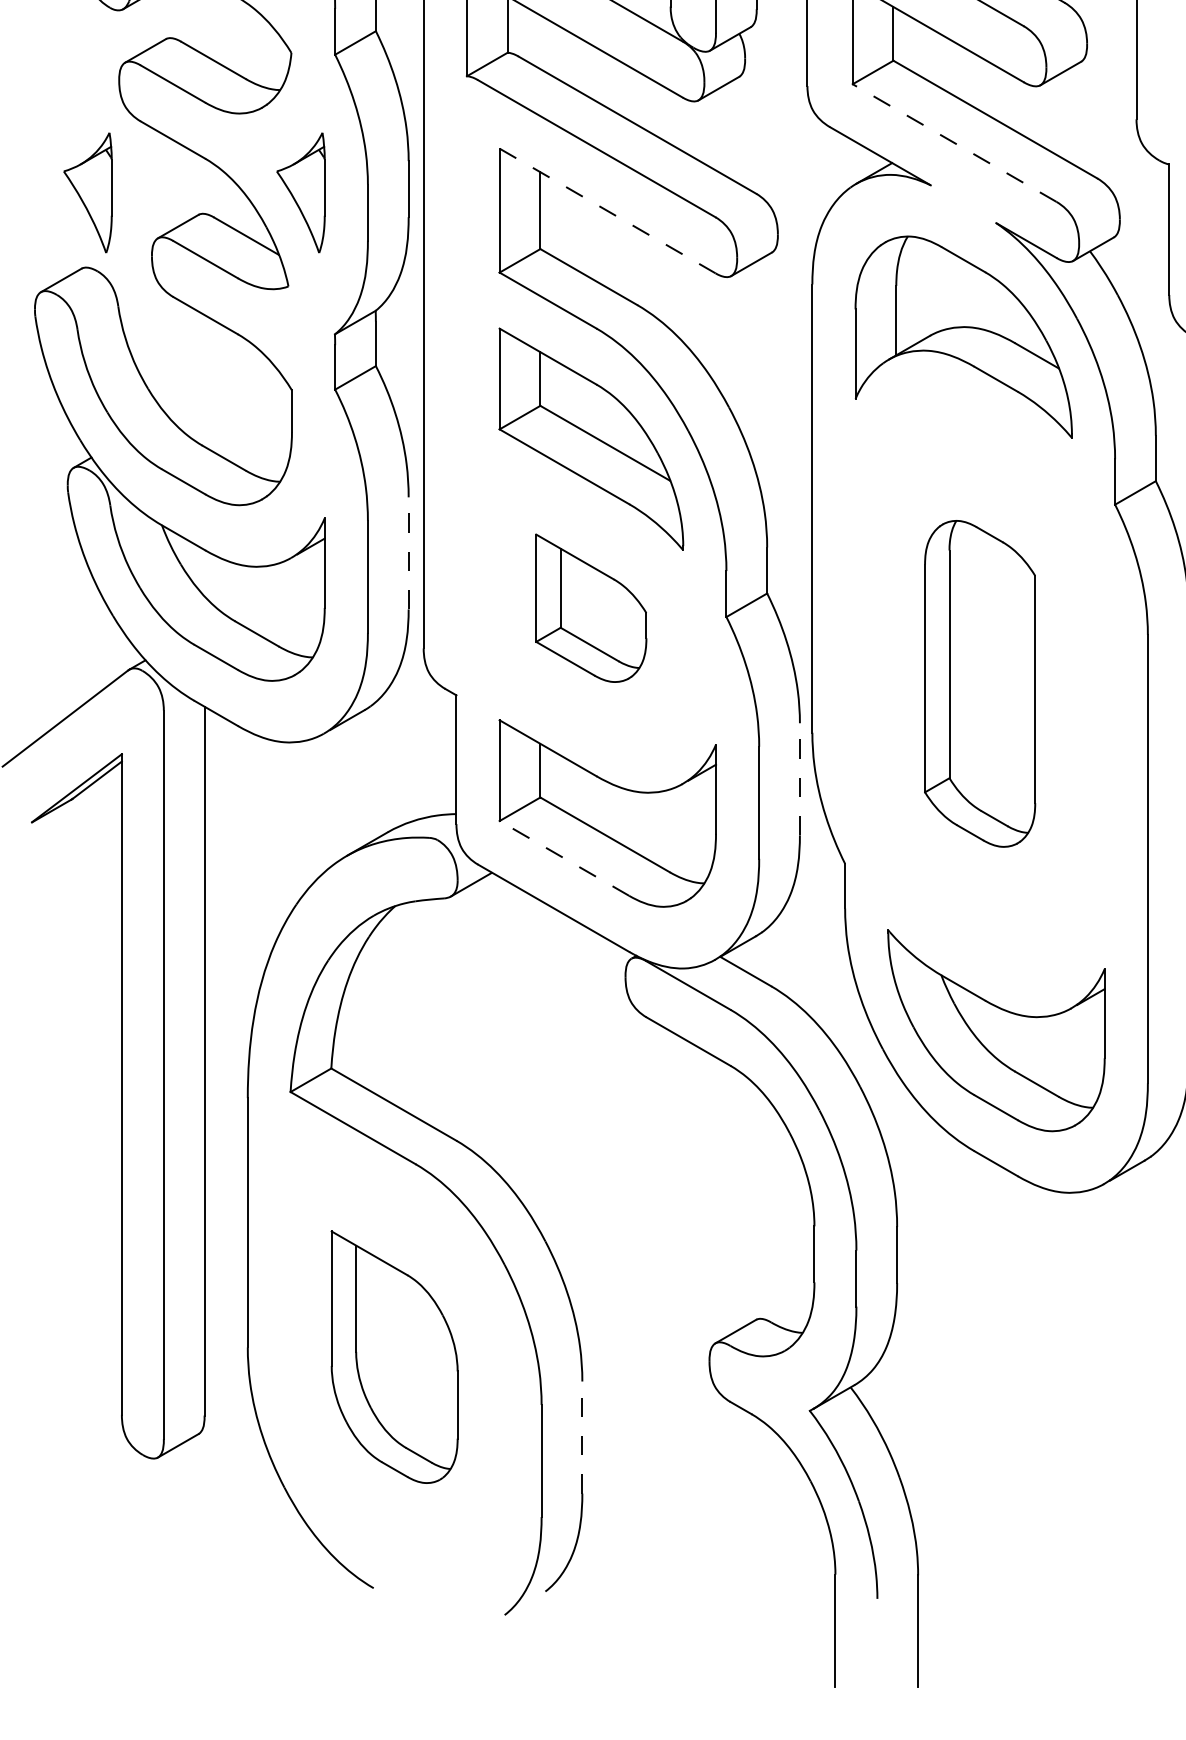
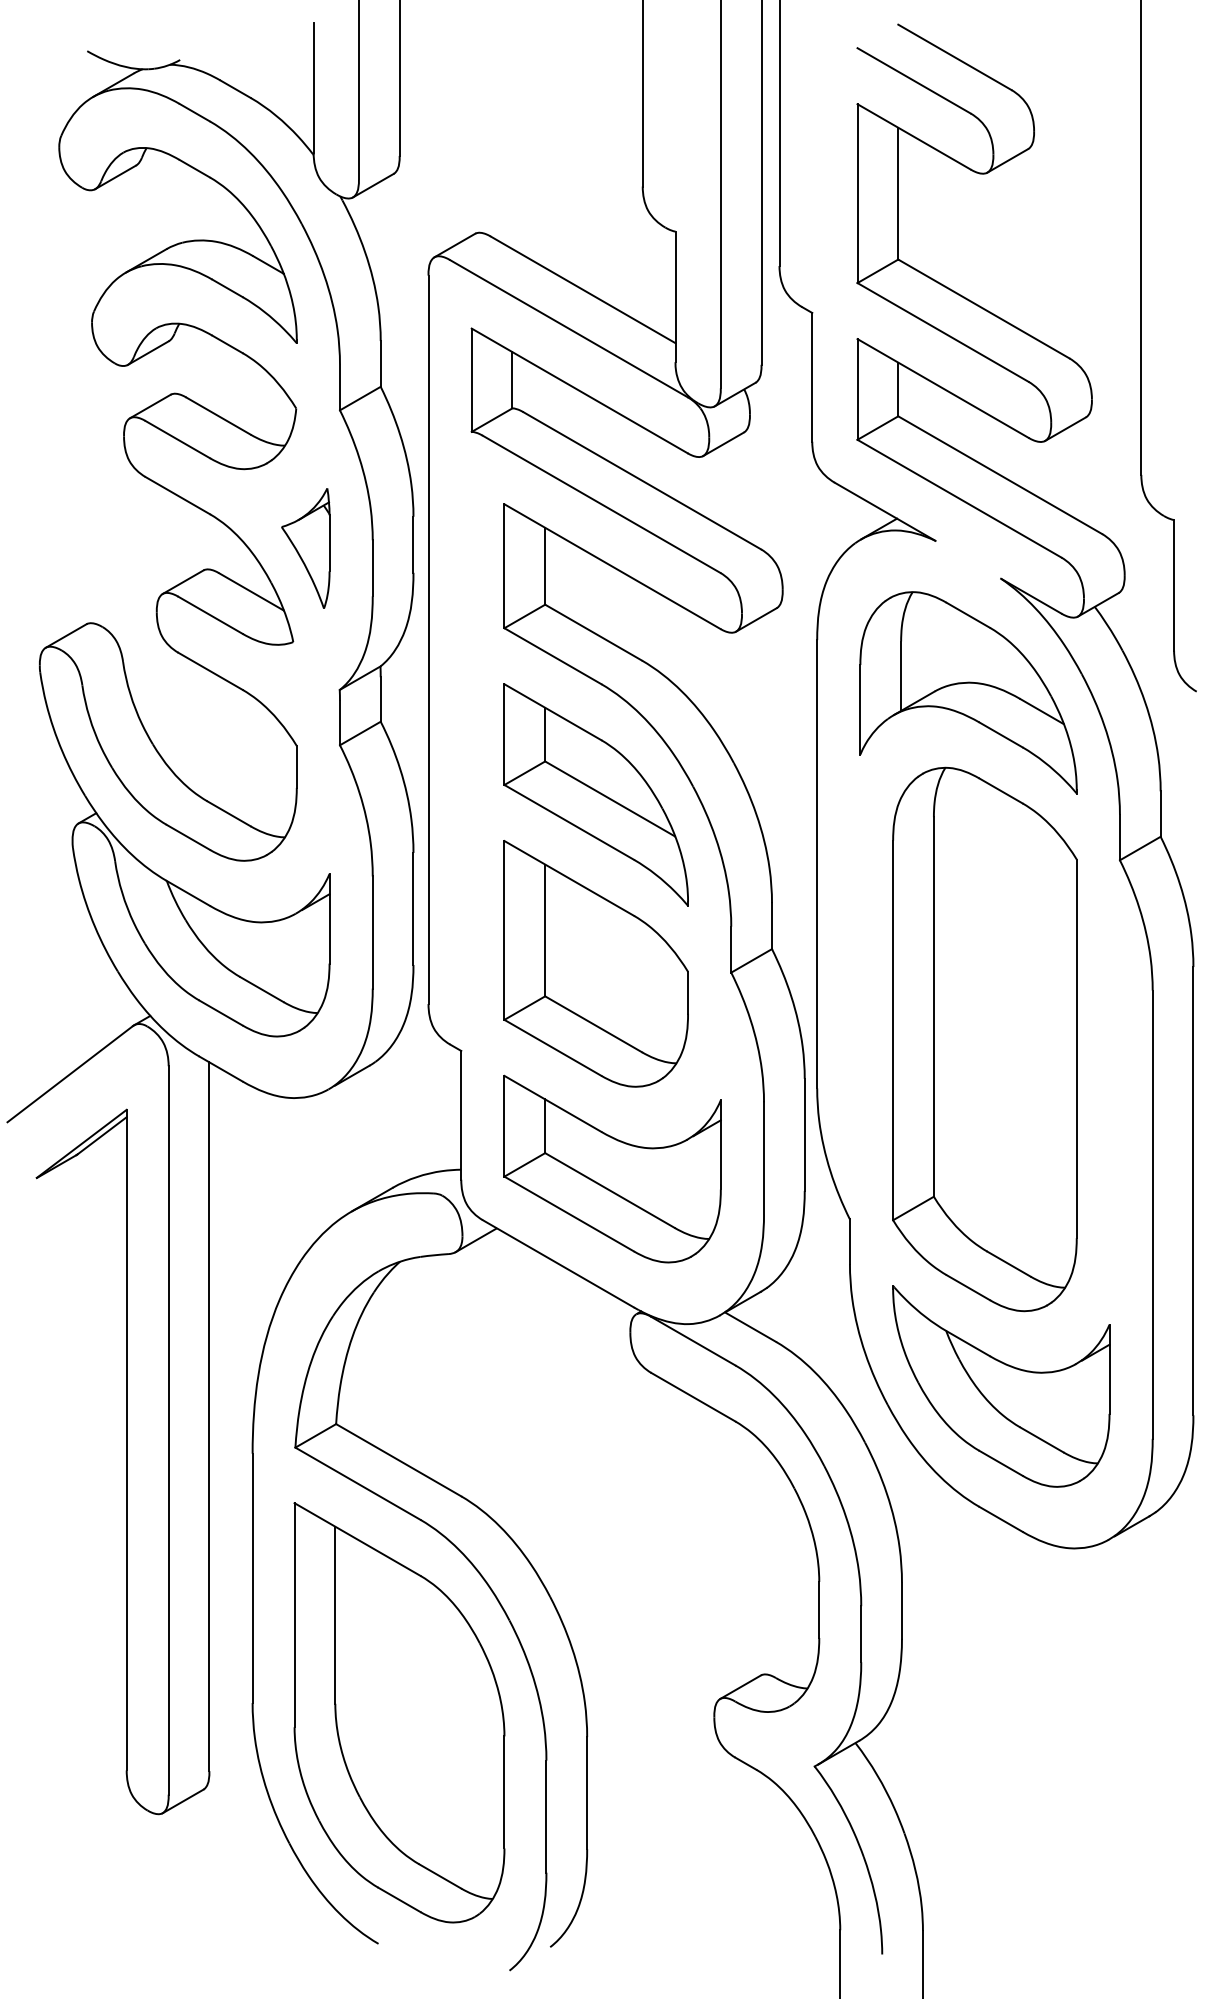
line: (954, 142) -> (959, 498), dashed -> solid
part: (87, 192) -> (92, 548), removed
line: (607, 210) -> (612, 566), dashed -> solid
line: (408, 552) -> (413, 908), dashed -> solid
part: (590, 607) -> (595, 963), size x1.67
part: (979, 683) -> (984, 1039), size x1.67
line: (799, 778) -> (804, 1134), dashed -> solid
line: (564, 858) -> (569, 1214), dashed -> solid
part: (394, 1356) -> (399, 1712), size x1.67
line: (582, 1436) -> (587, 1792), dashed -> solid

